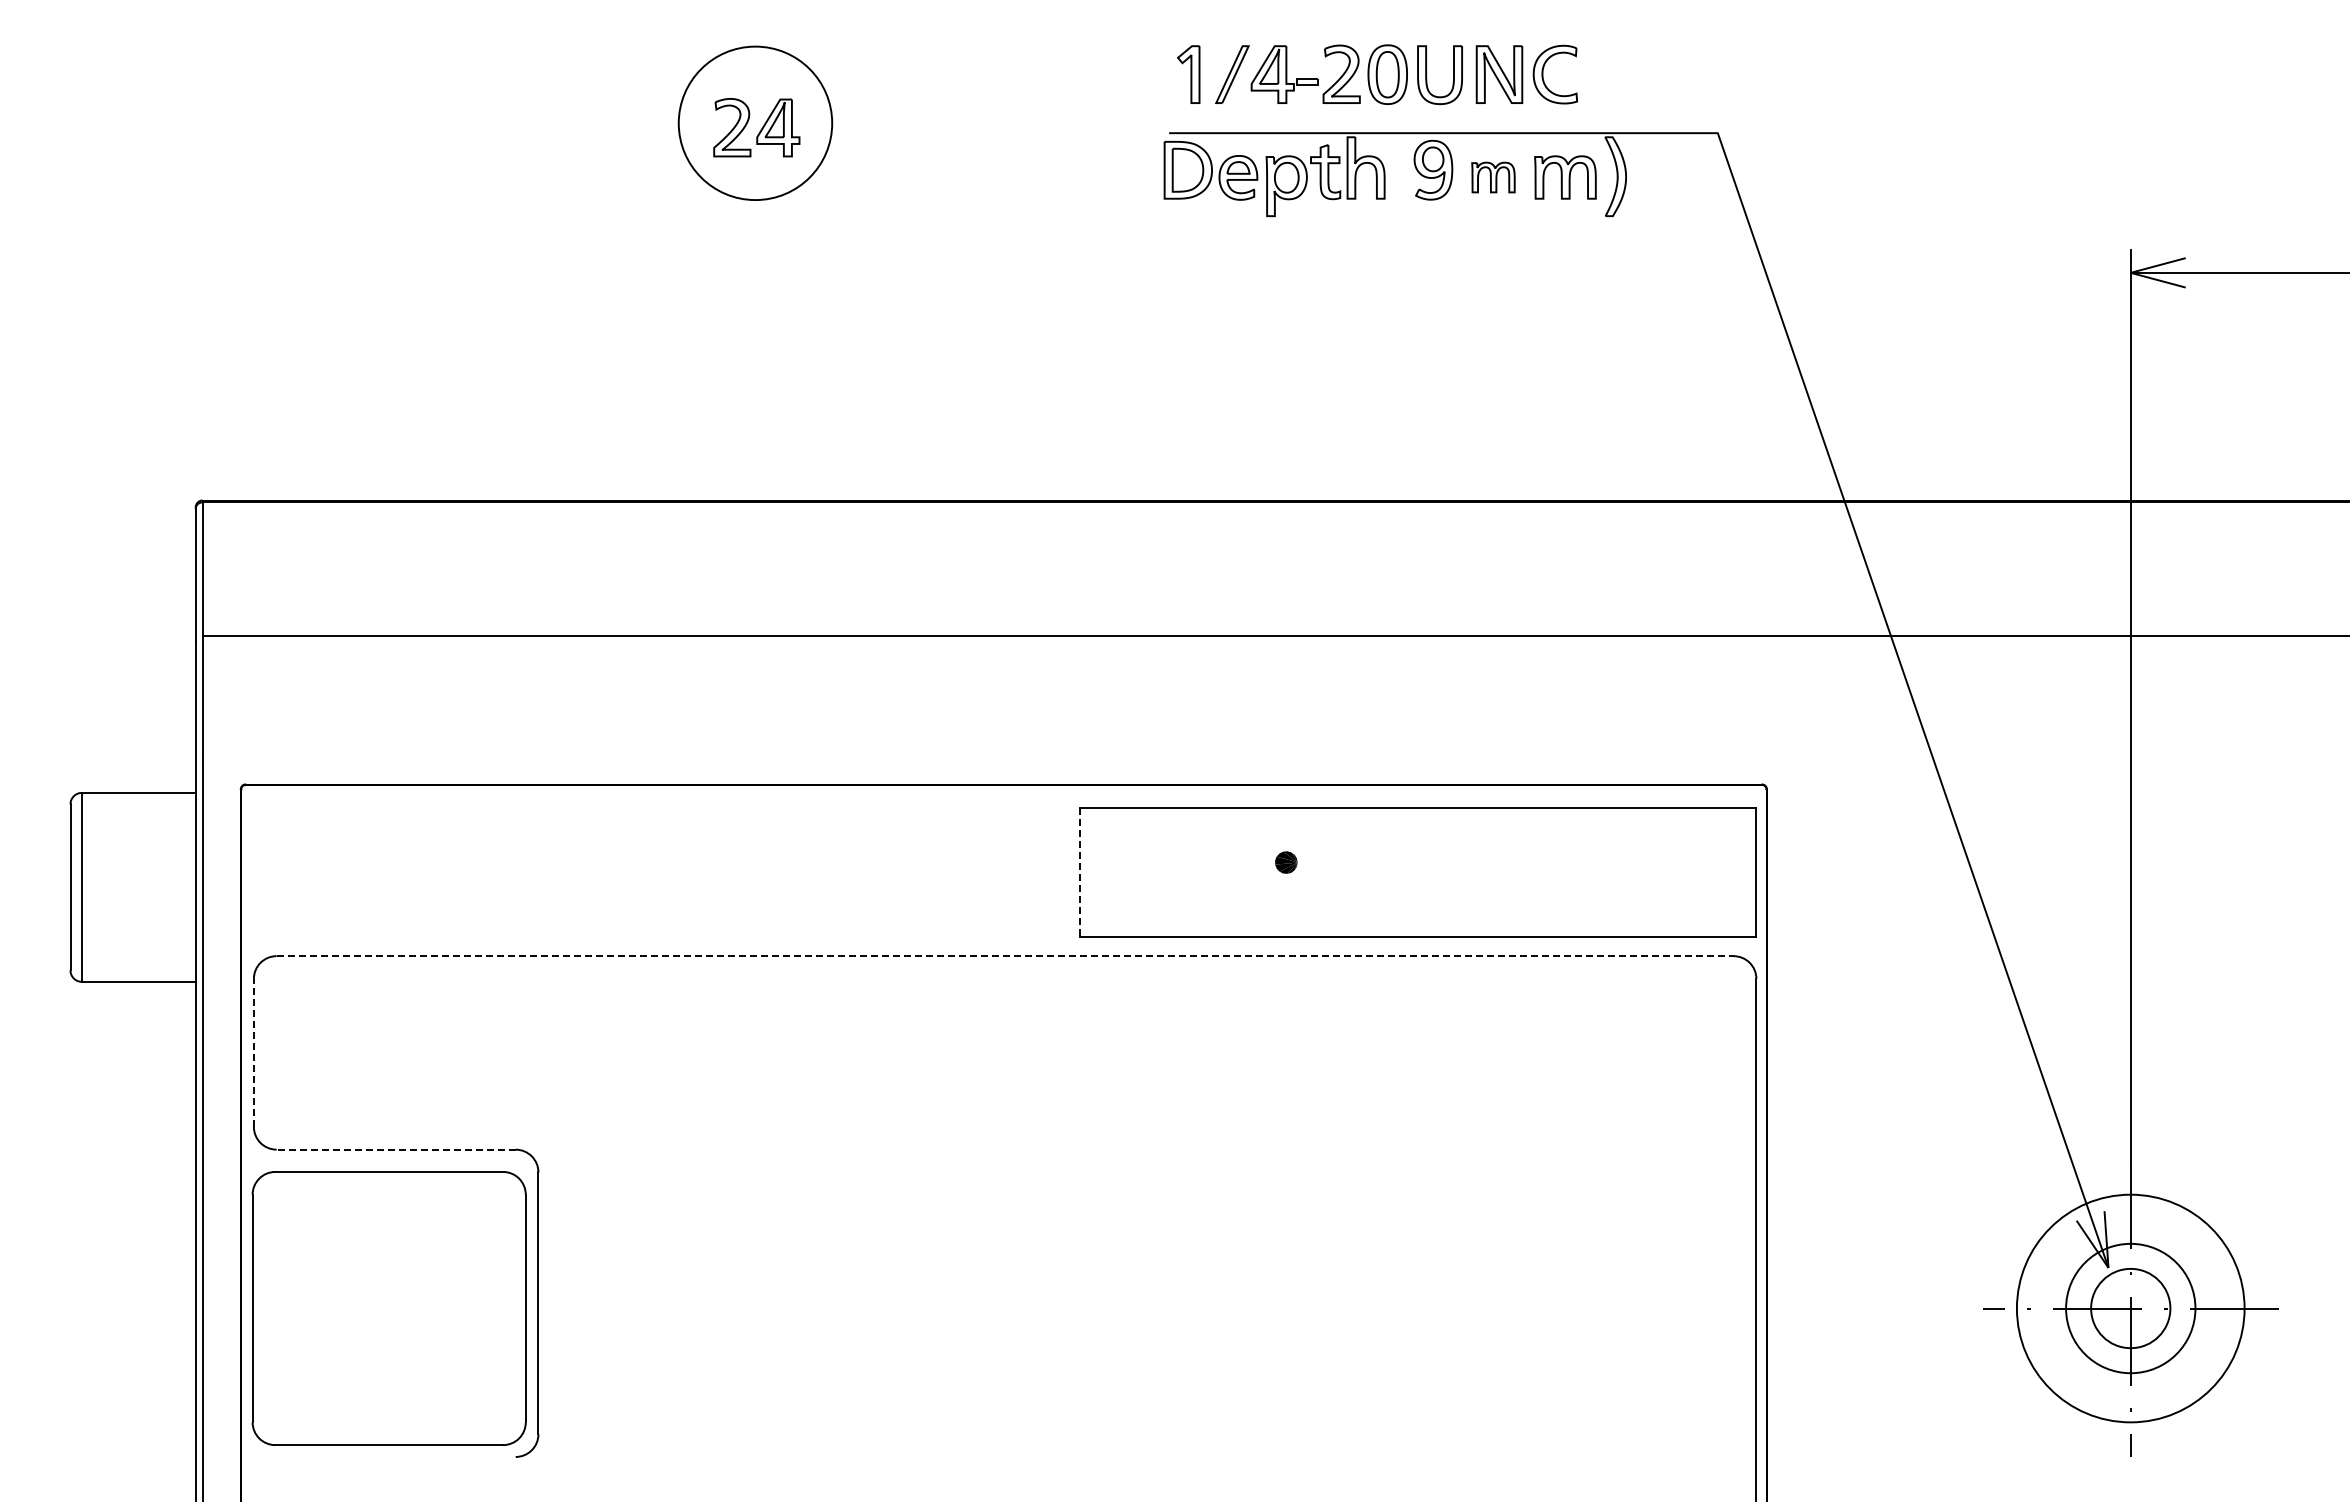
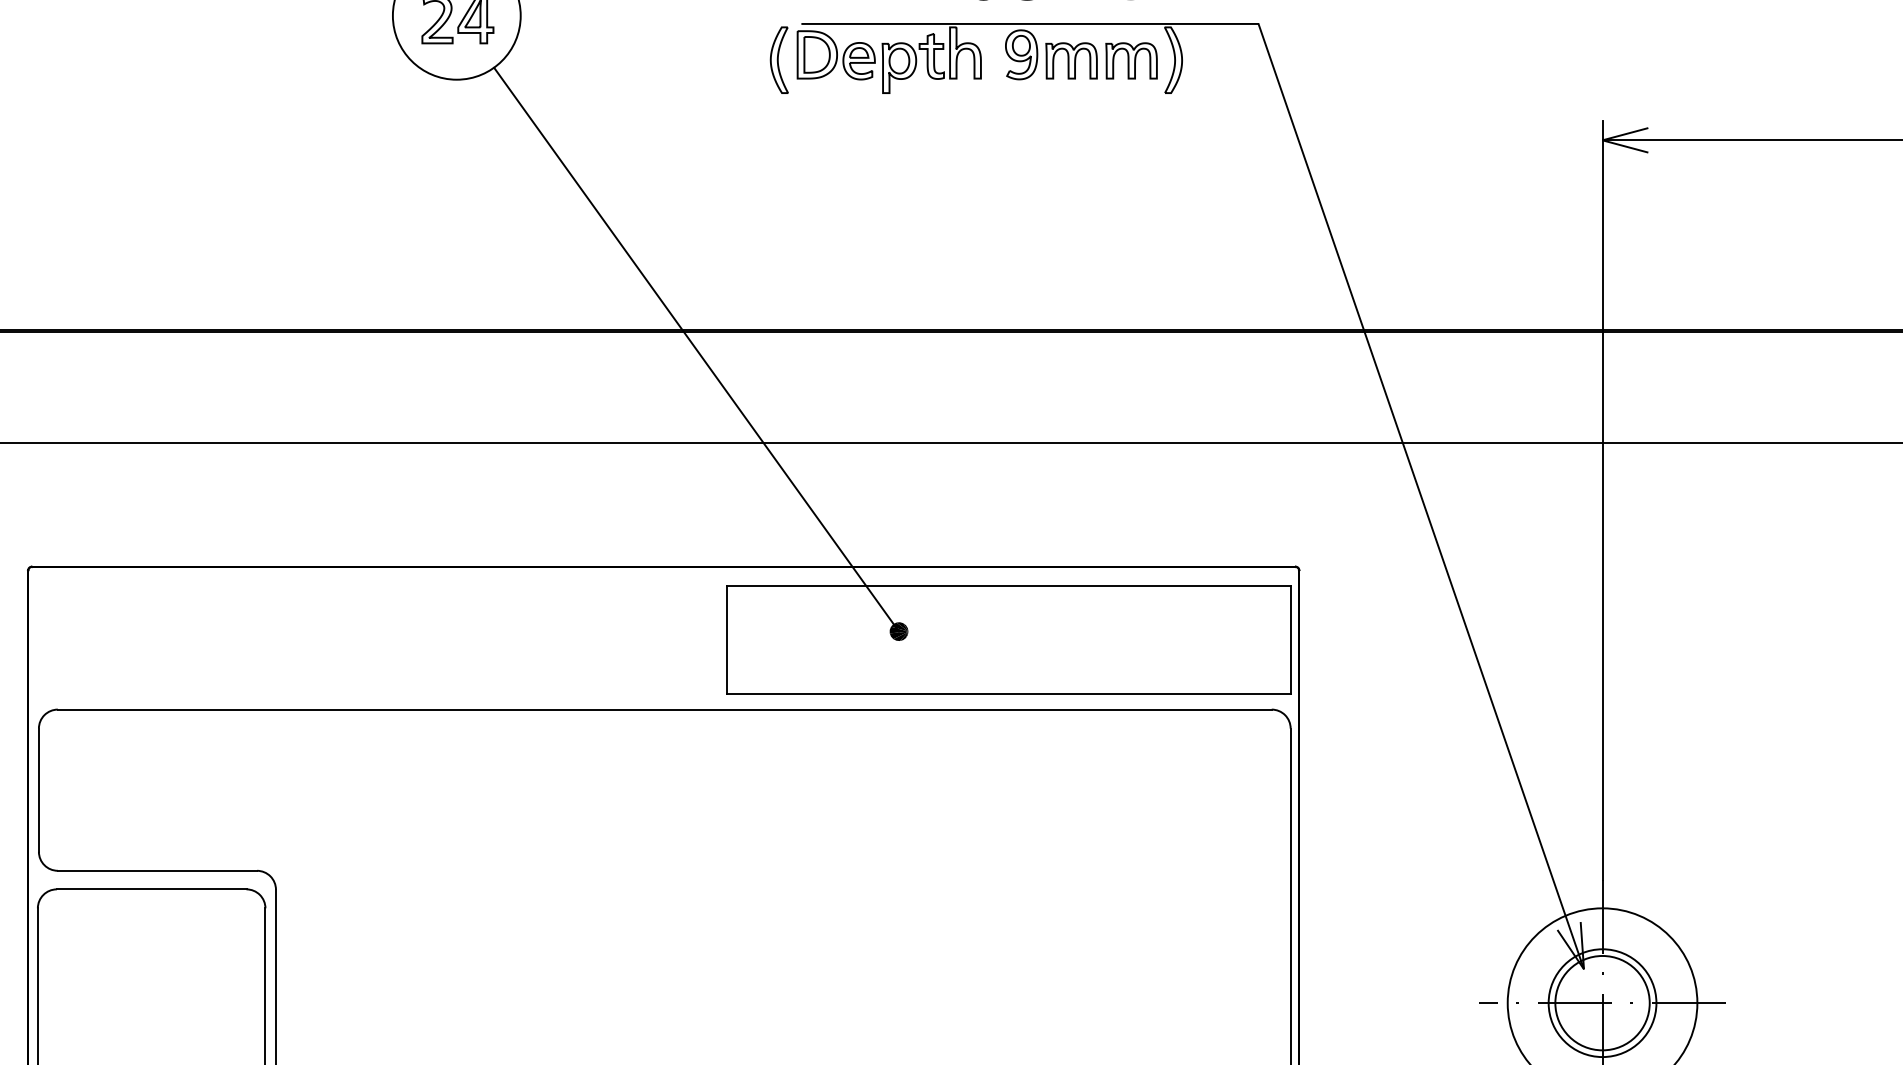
part: (1142, 176) -> (779, 60), added
part: (1493, 177) -> (1071, 60), size x1.43
line: (1043, 523) -> (696, 349), added
line: (1080, 872) -> (727, 639), dashed -> solid
line: (1005, 956) -> (665, 709), dashed -> solid
line: (253, 1052) -> (38, 789), dashed -> solid
line: (396, 1149) -> (157, 870), dashed -> solid
circle: (2130, 1308) -> (1602, 1003), size x1.43

